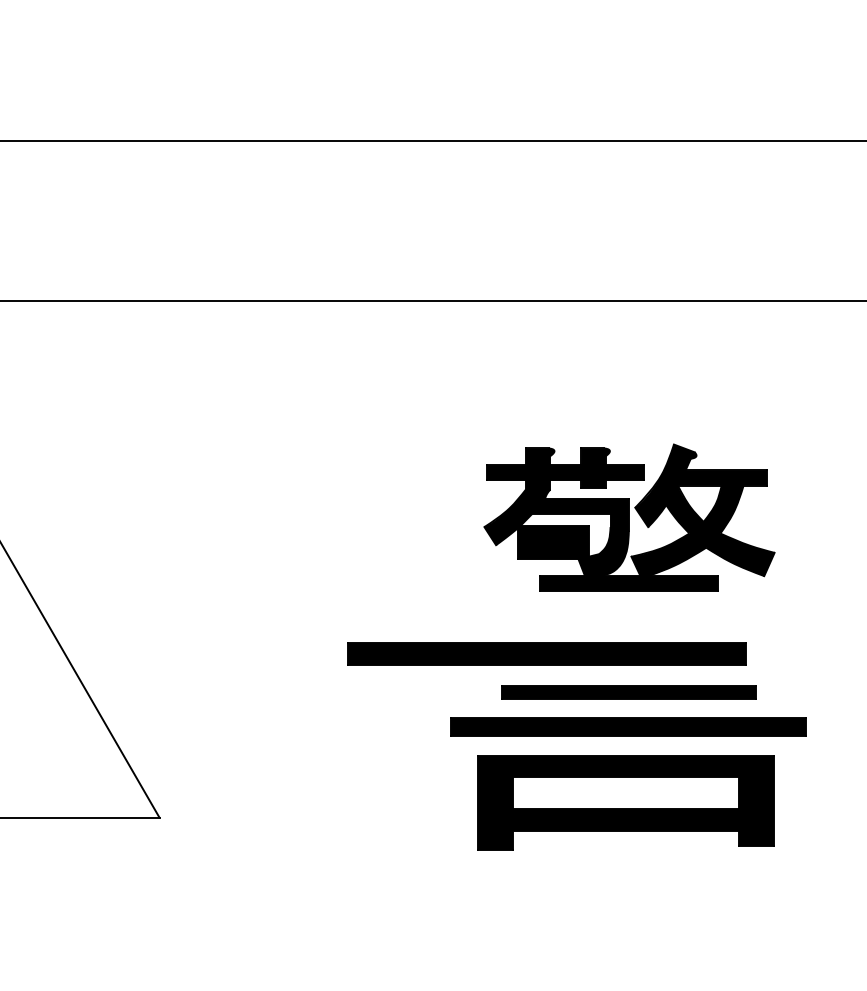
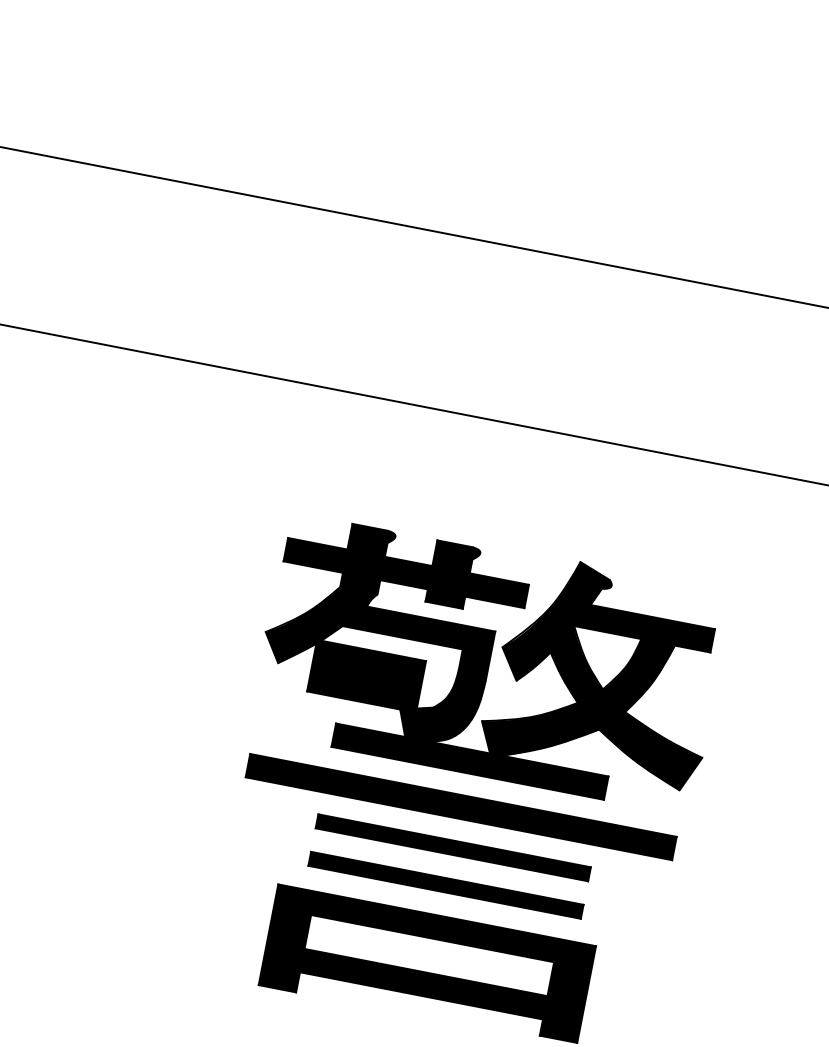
part: (629, 517) -> (490, 660), size x1.43
part: (546, 653) -> (461, 806), moved
part: (628, 727) -> (445, 885), size x0.71

